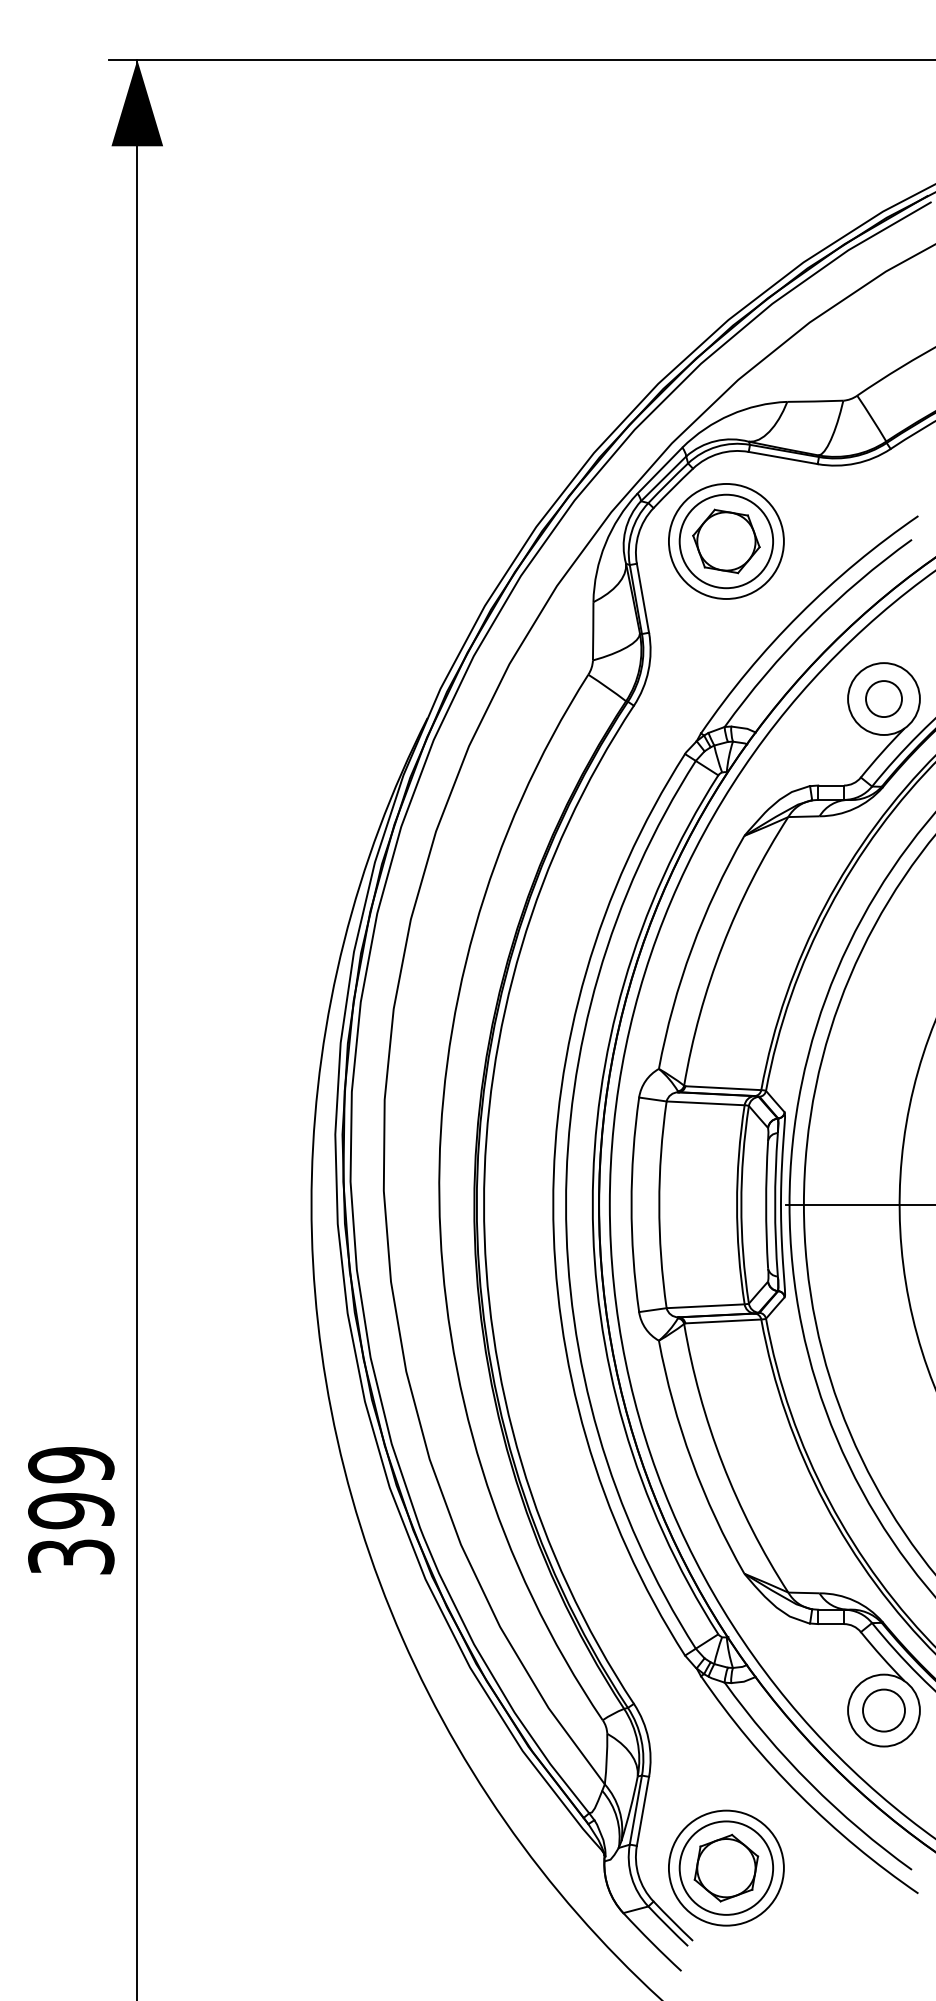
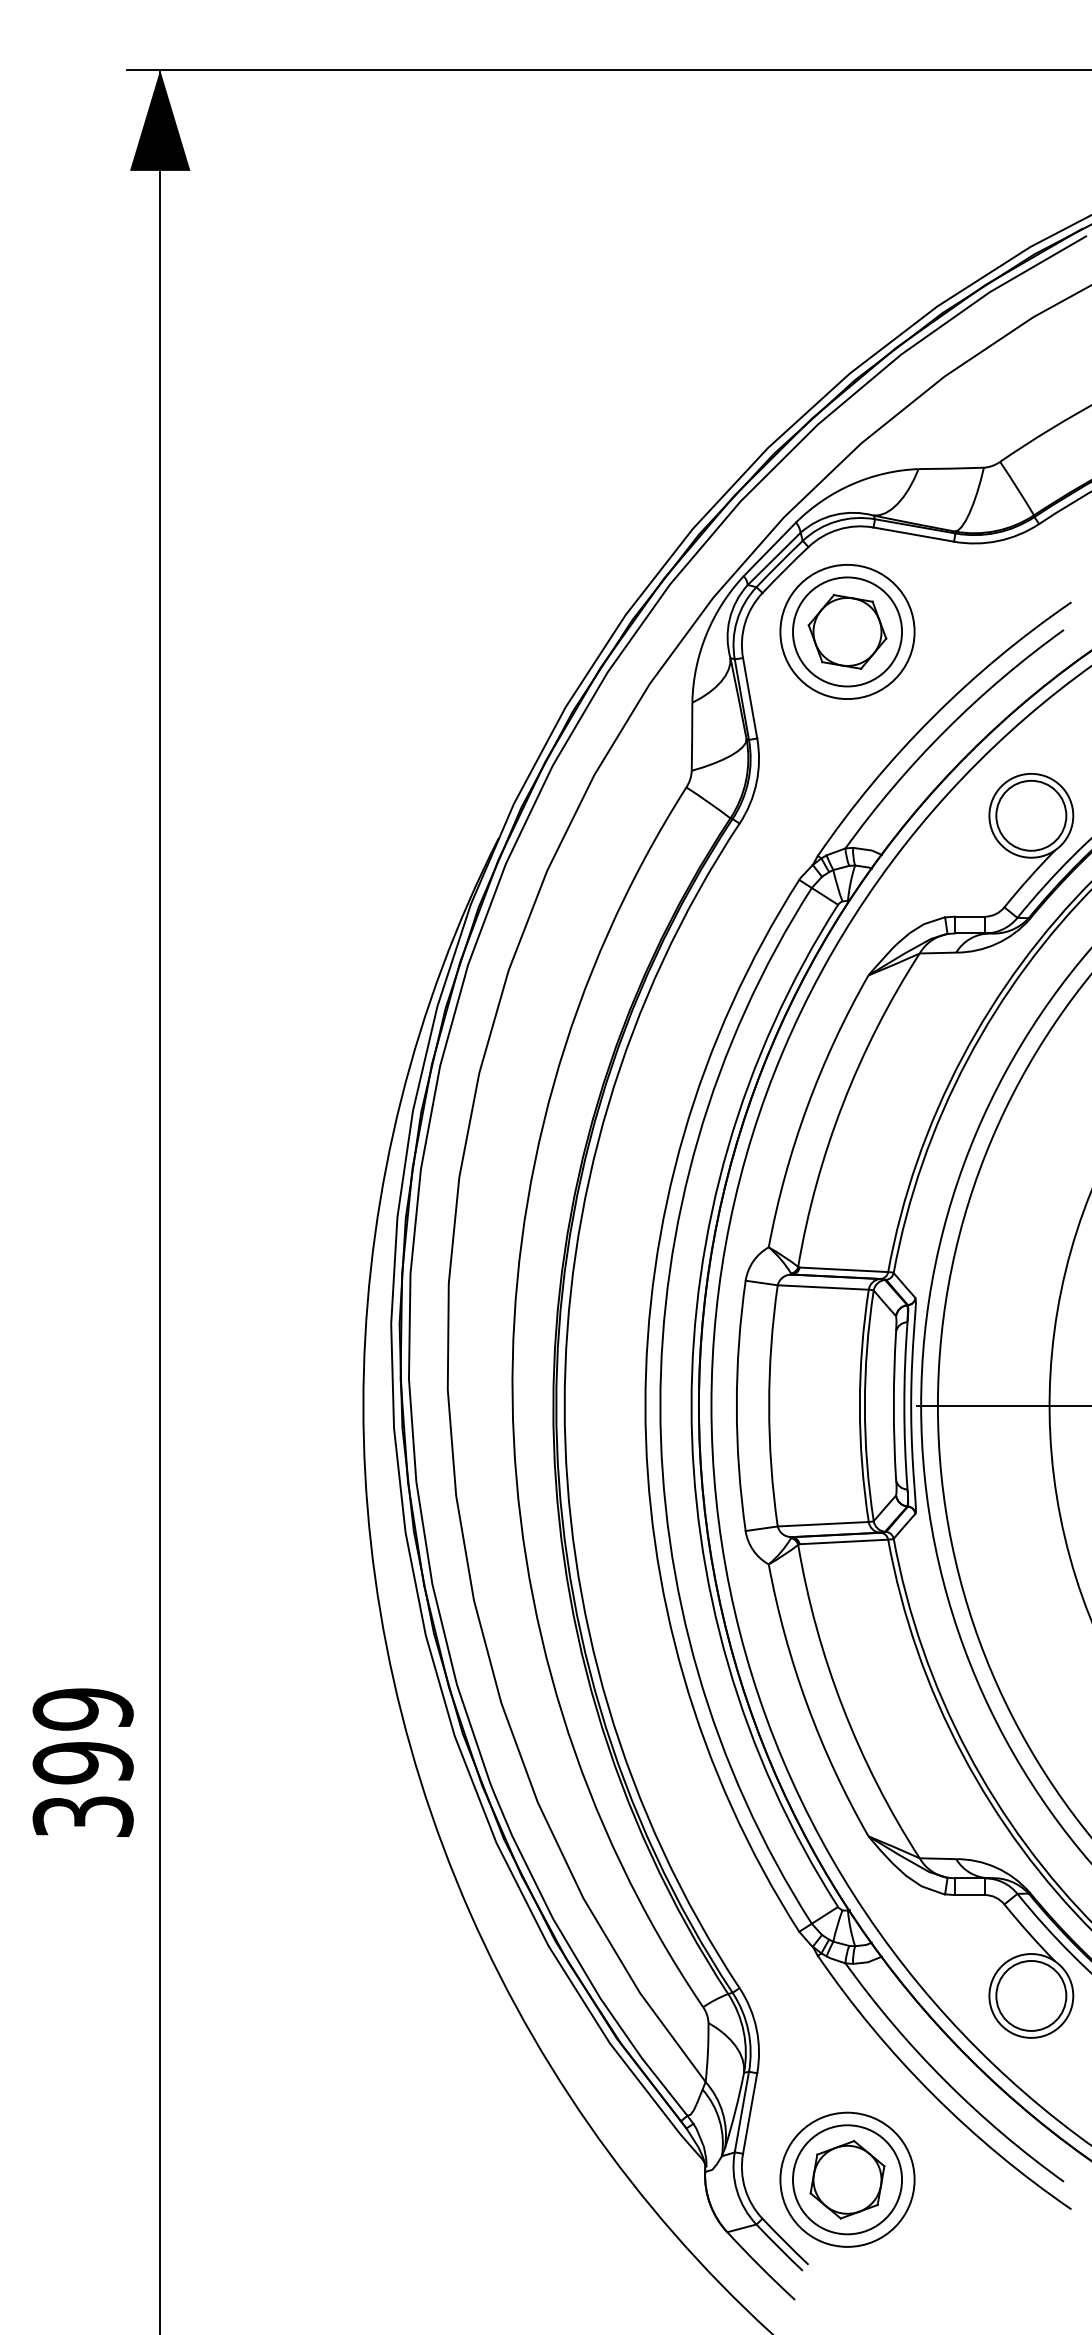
circle: (883, 699) -> (1030, 816), size x1.67
circle: (883, 1710) -> (1030, 1995), size x1.43

